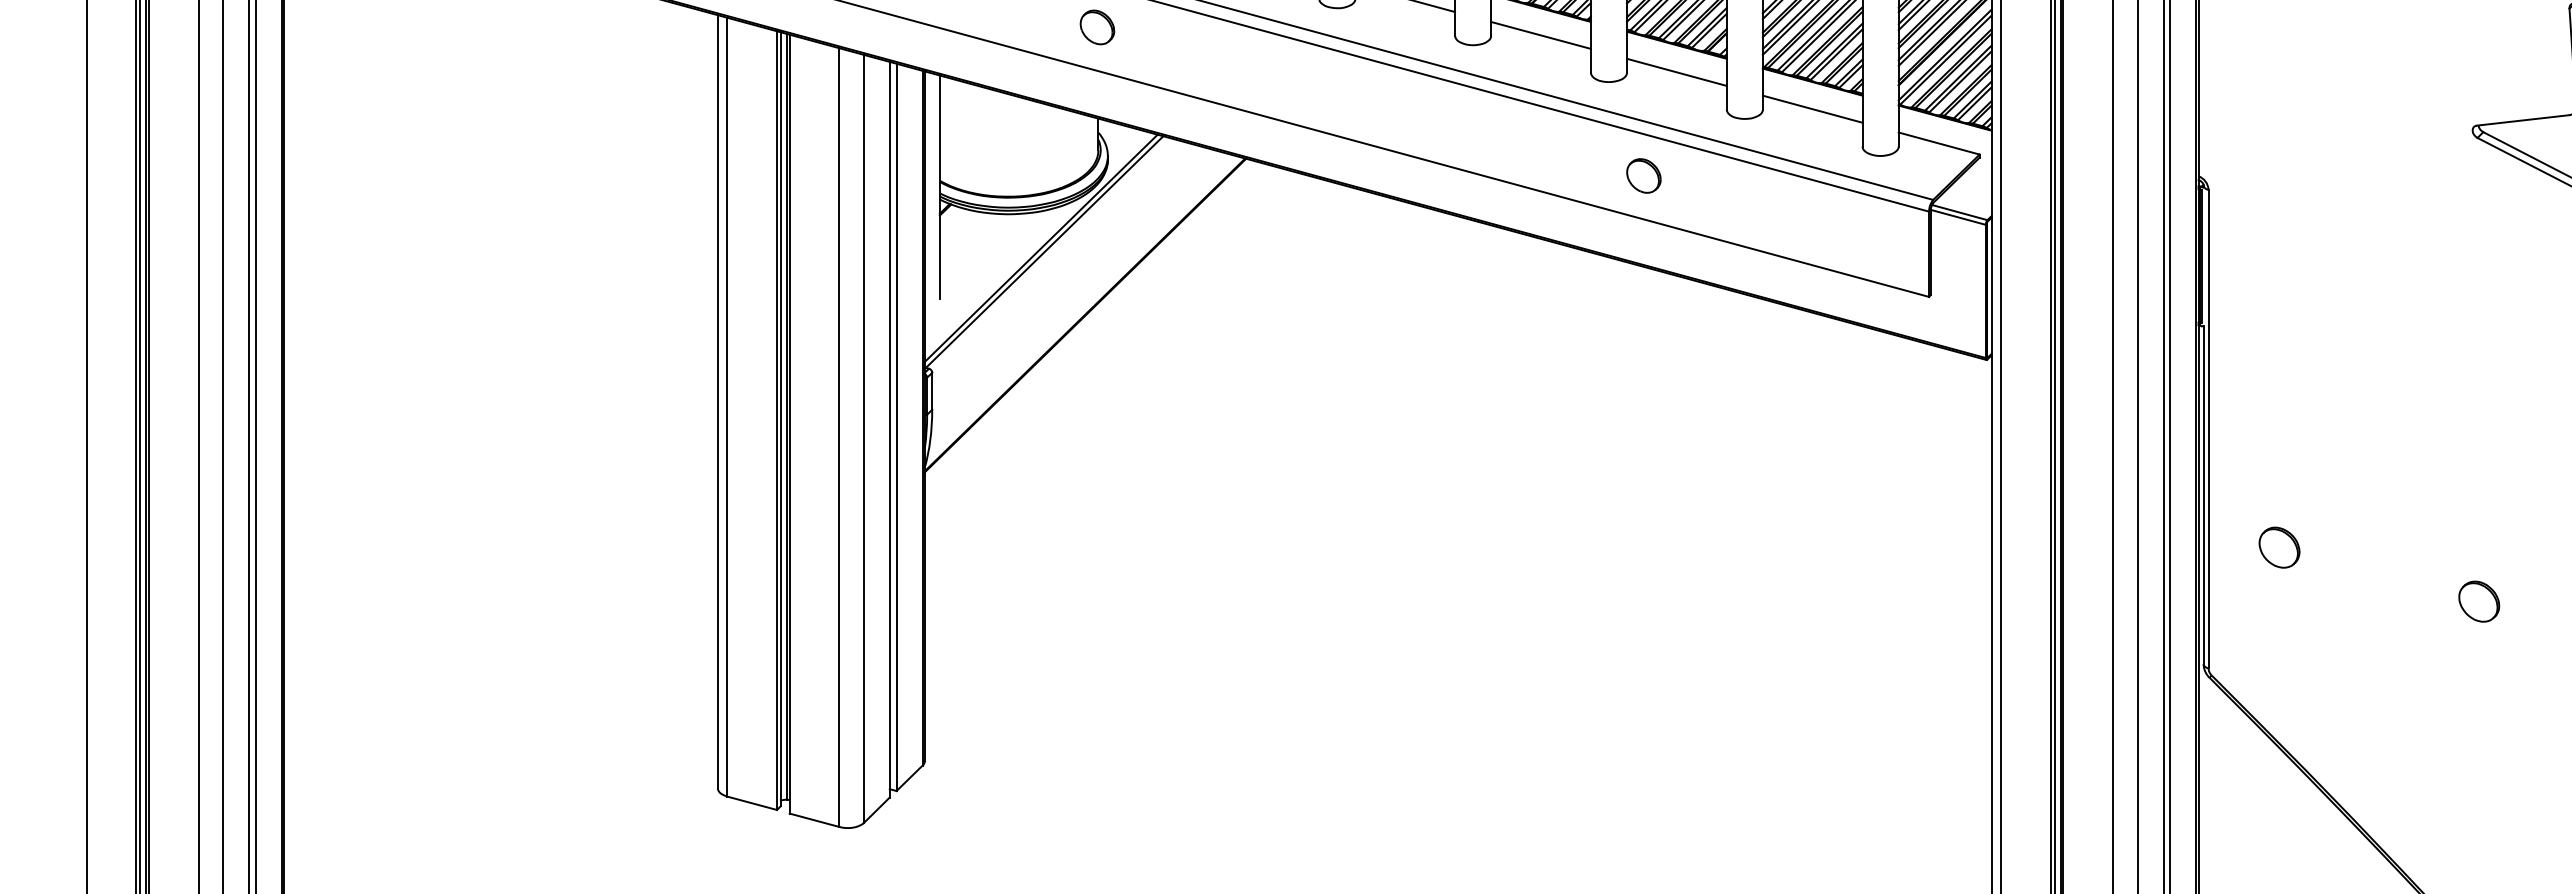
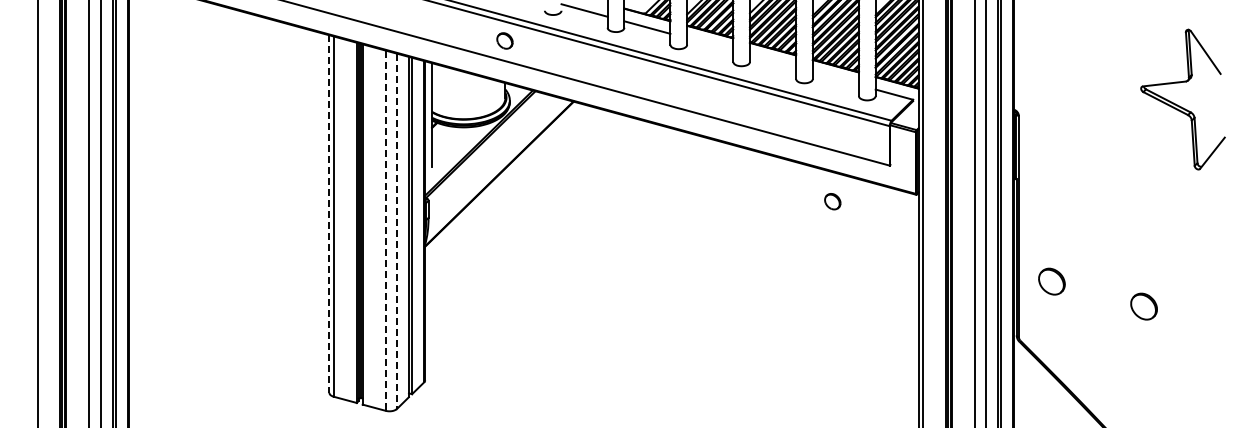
line: (1541, 35) -> (710, 44), removed
line: (1675, 71) -> (772, 61), removed
line: (1811, 108) -> (835, 78), removed
part: (1643, 175) -> (832, 201), moved
line: (718, 402) -> (329, 214), solid -> dashed
line: (839, 439) -> (385, 231), solid -> dashed
line: (862, 439) -> (396, 231), solid -> dashed
part: (2278, 547) -> (1051, 281), size x1.4
part: (2479, 601) -> (1144, 306), size x1.4

